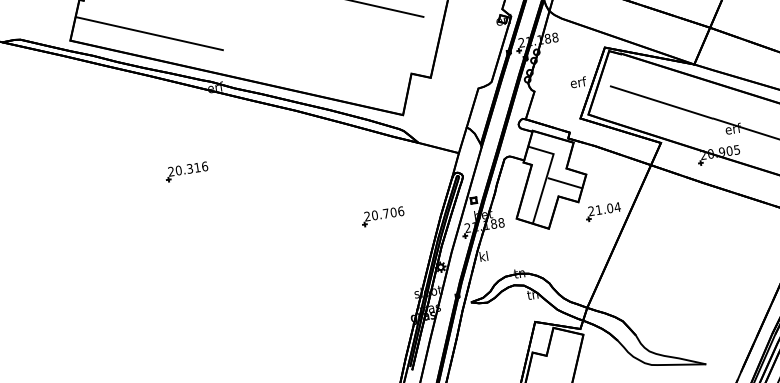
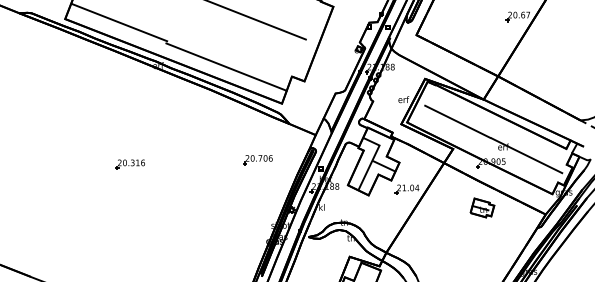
line: (314, 73) -> (226, 66), added
part: (185, 171) -> (129, 164), moved
part: (382, 217) -> (257, 160), moved
part: (716, 221) -> (482, 207), added

